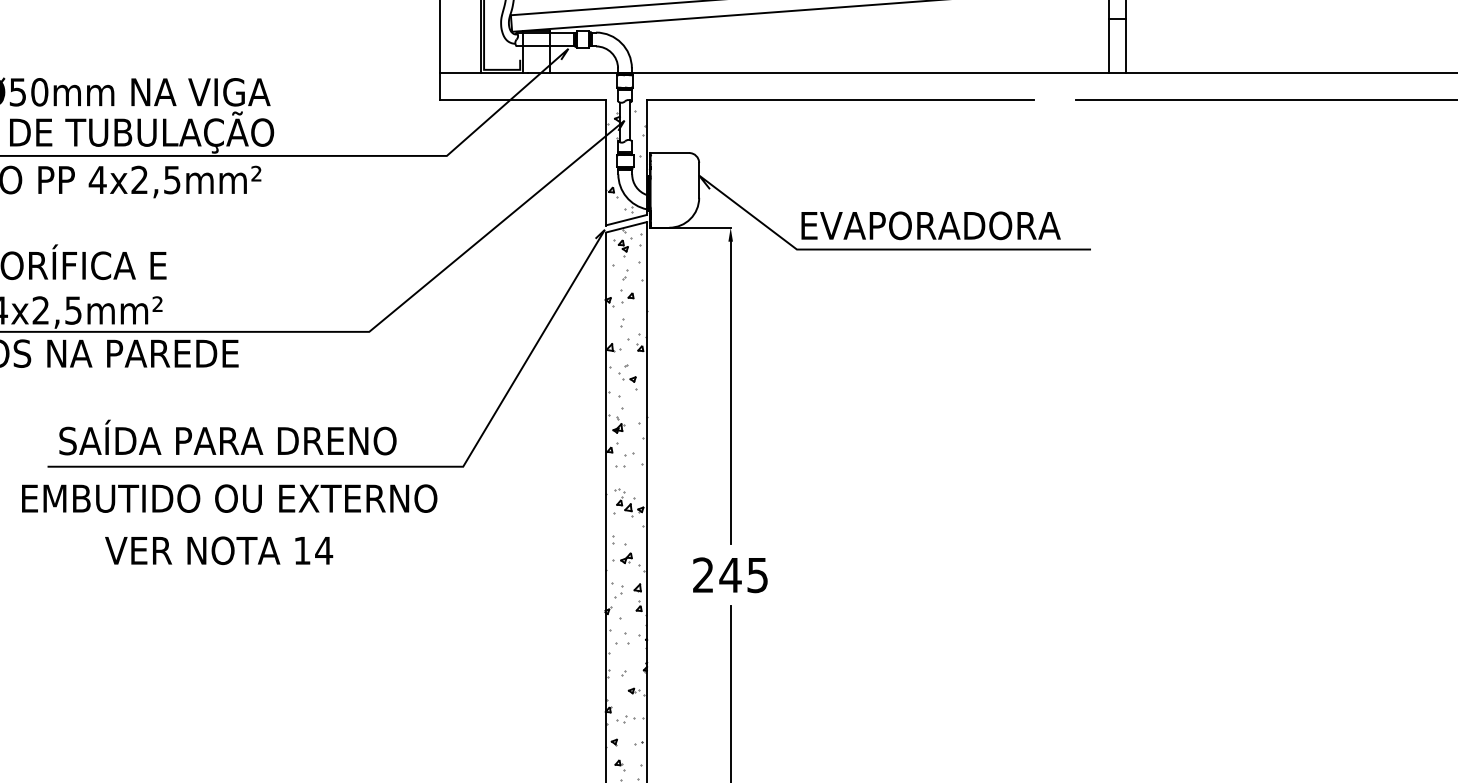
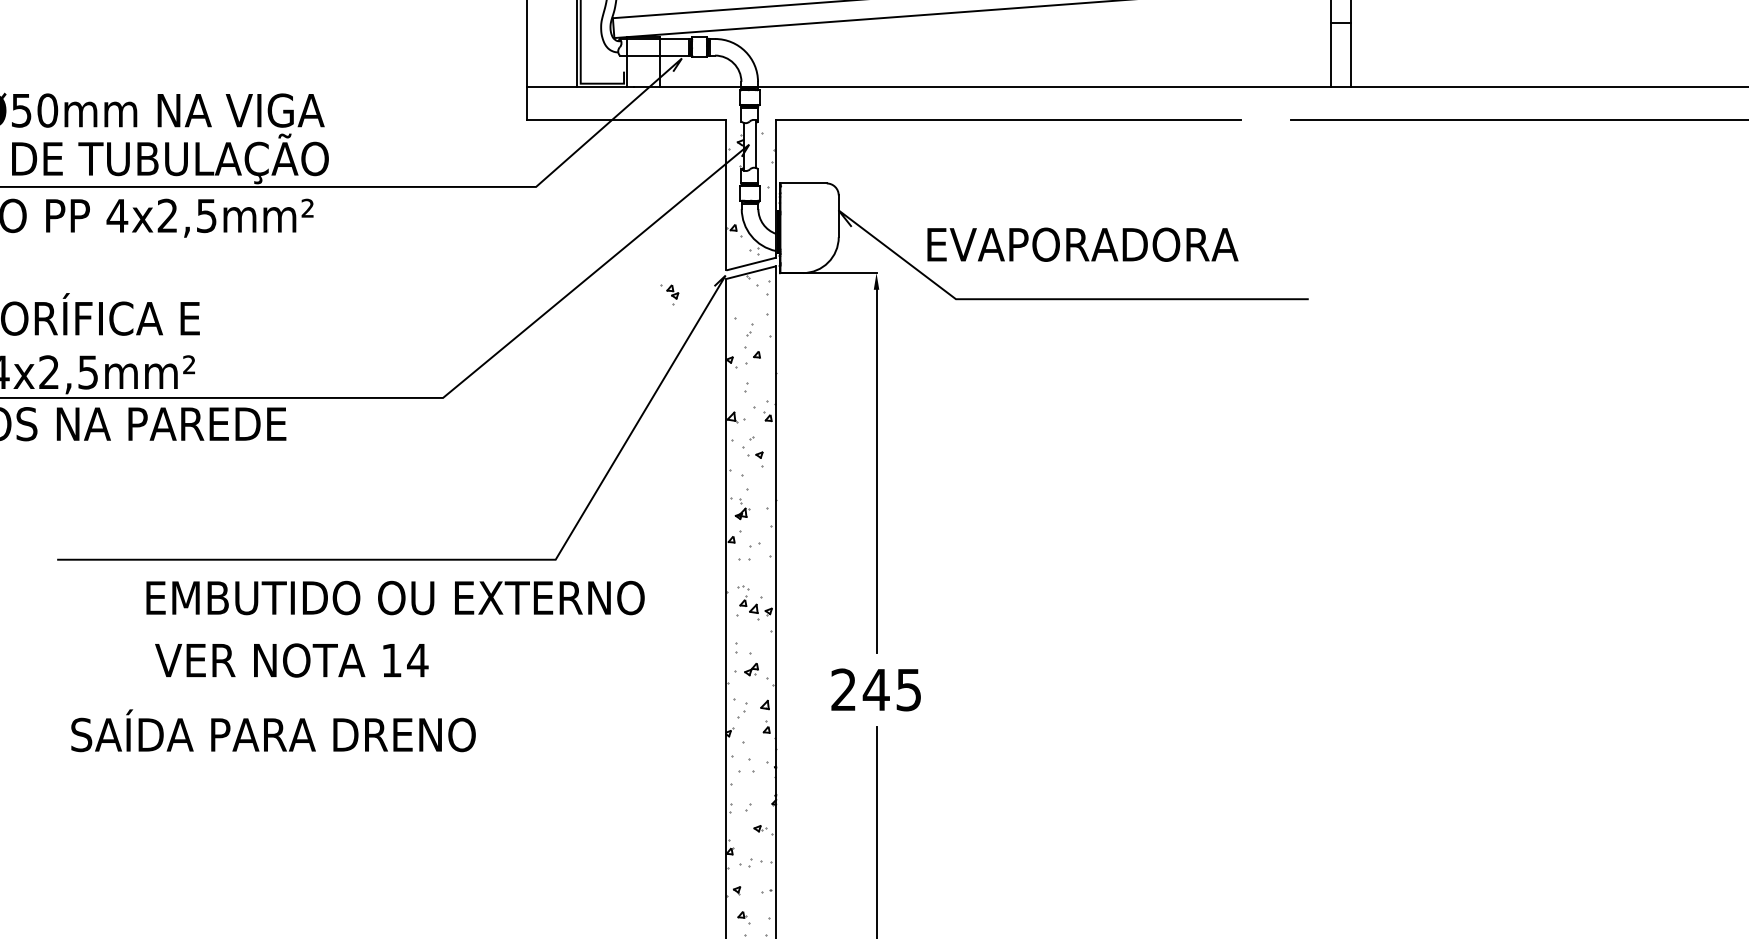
text: (930, 225) -> (1082, 244), moved
part: (620, 248) -> (669, 294), moved
text: (227, 437) -> (273, 730), moved
text: (229, 498) -> (395, 597), moved
text: (218, 550) -> (291, 660), moved

